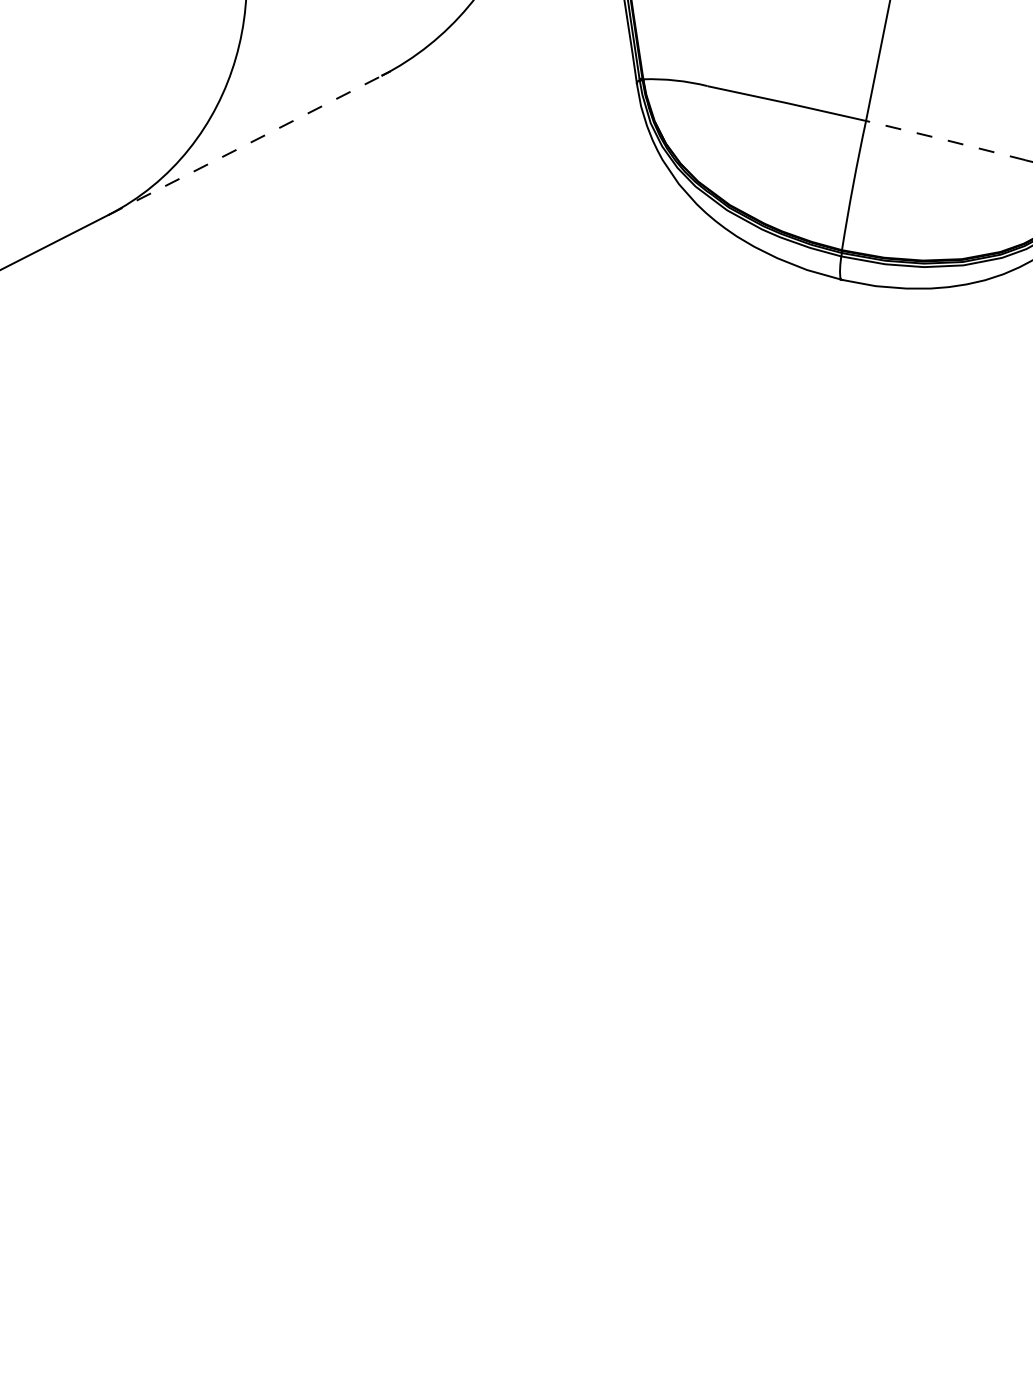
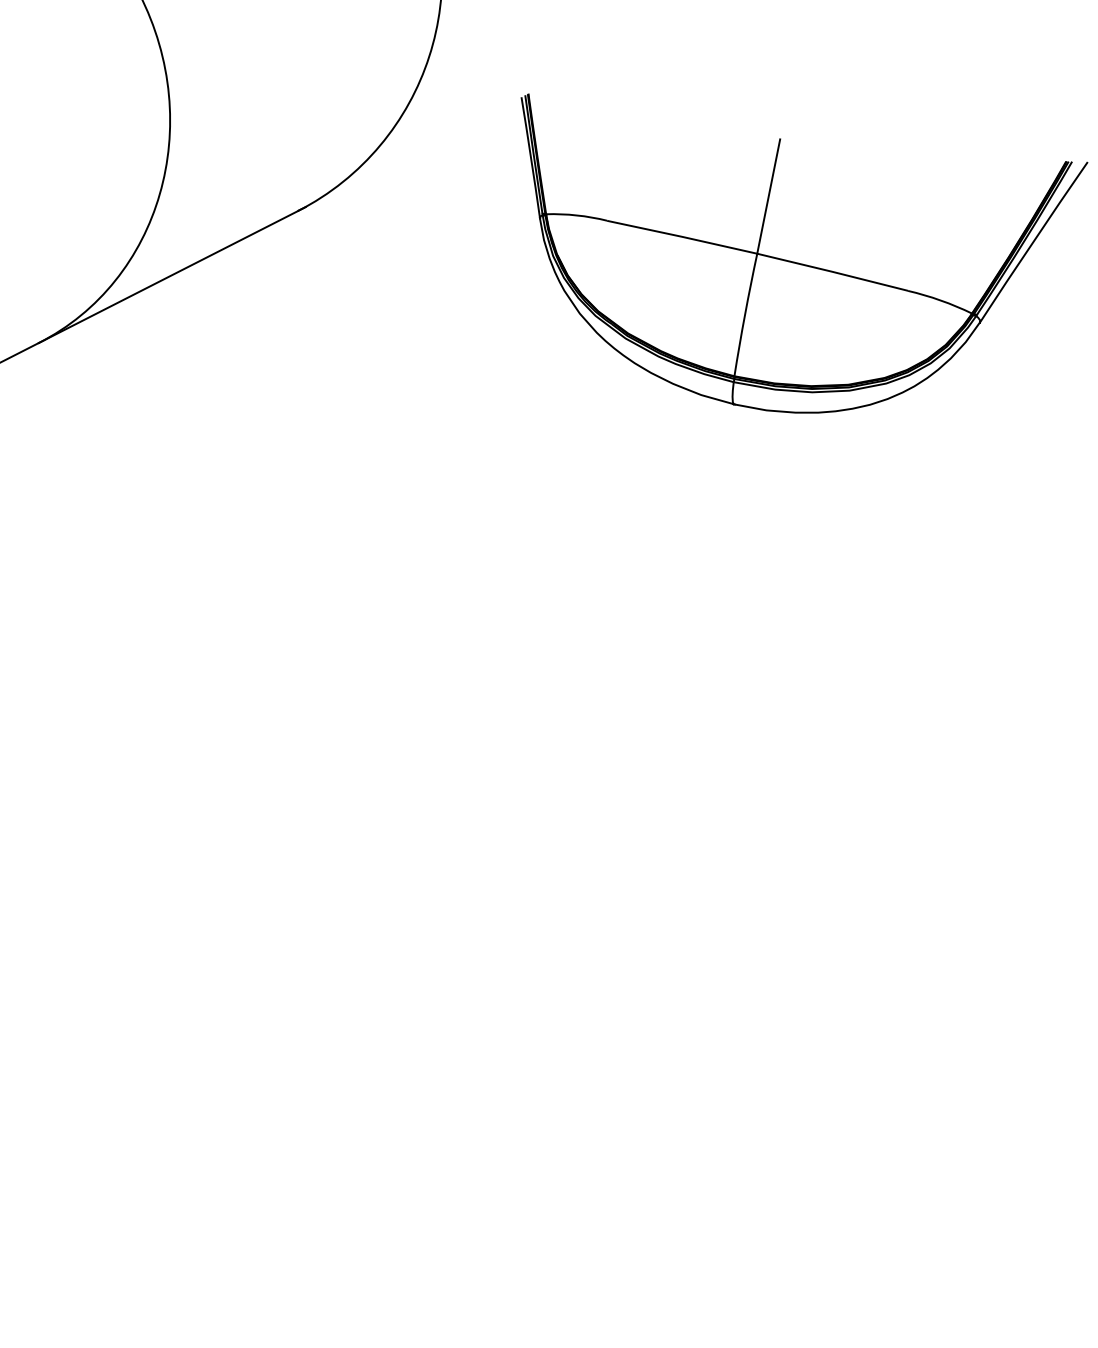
line: (945, 139) -> (832, 271), dashed -> solid
line: (245, 144) -> (168, 276), dashed -> solid

